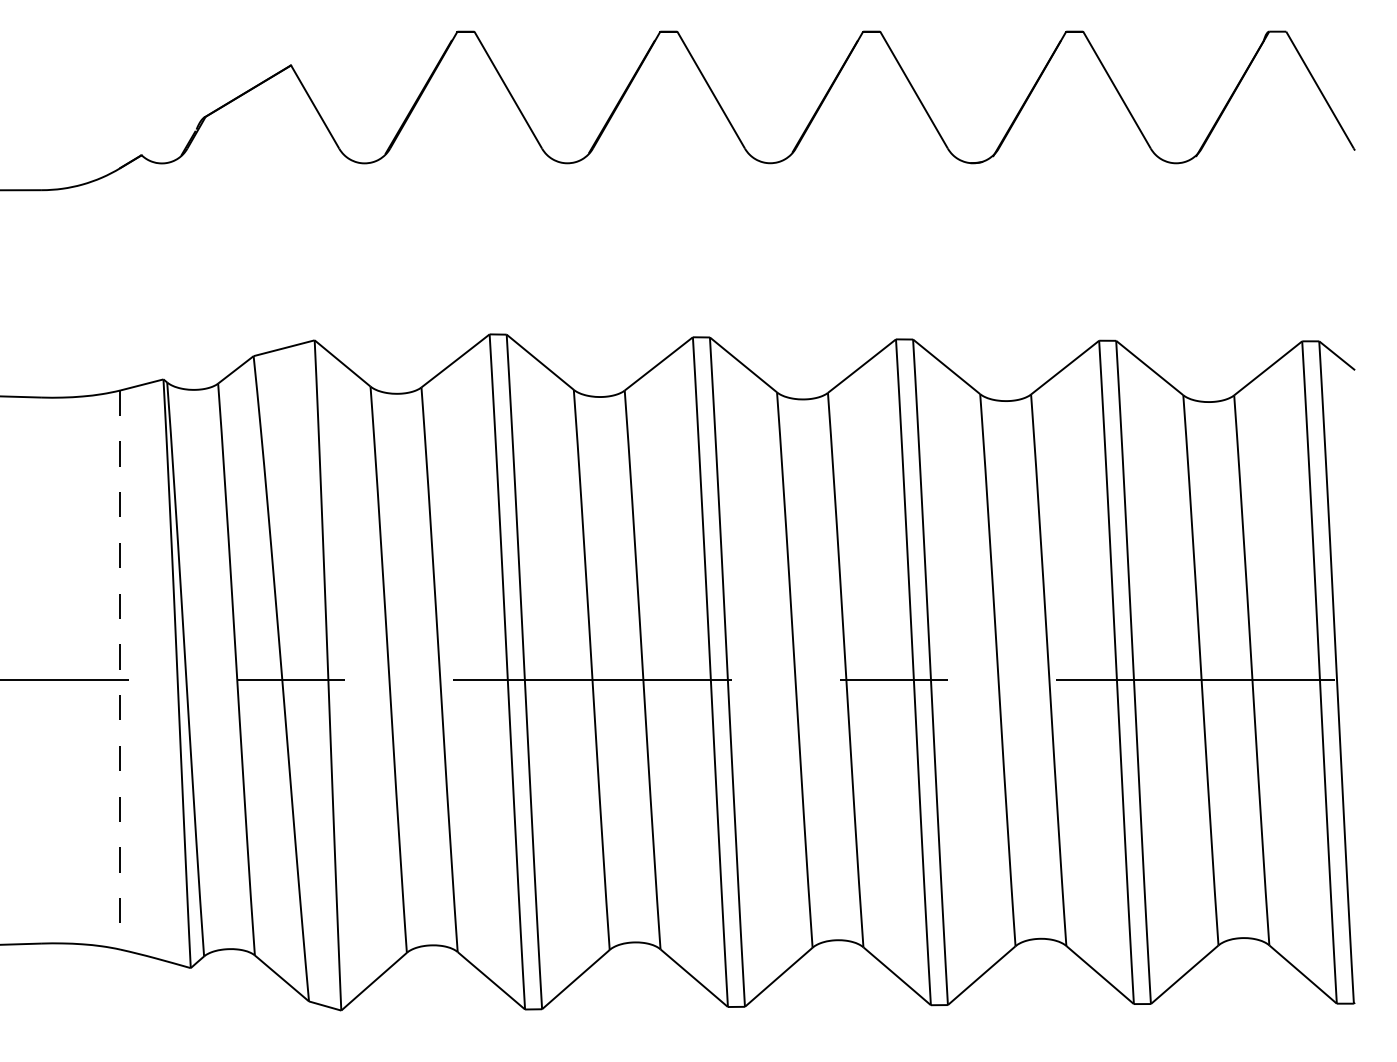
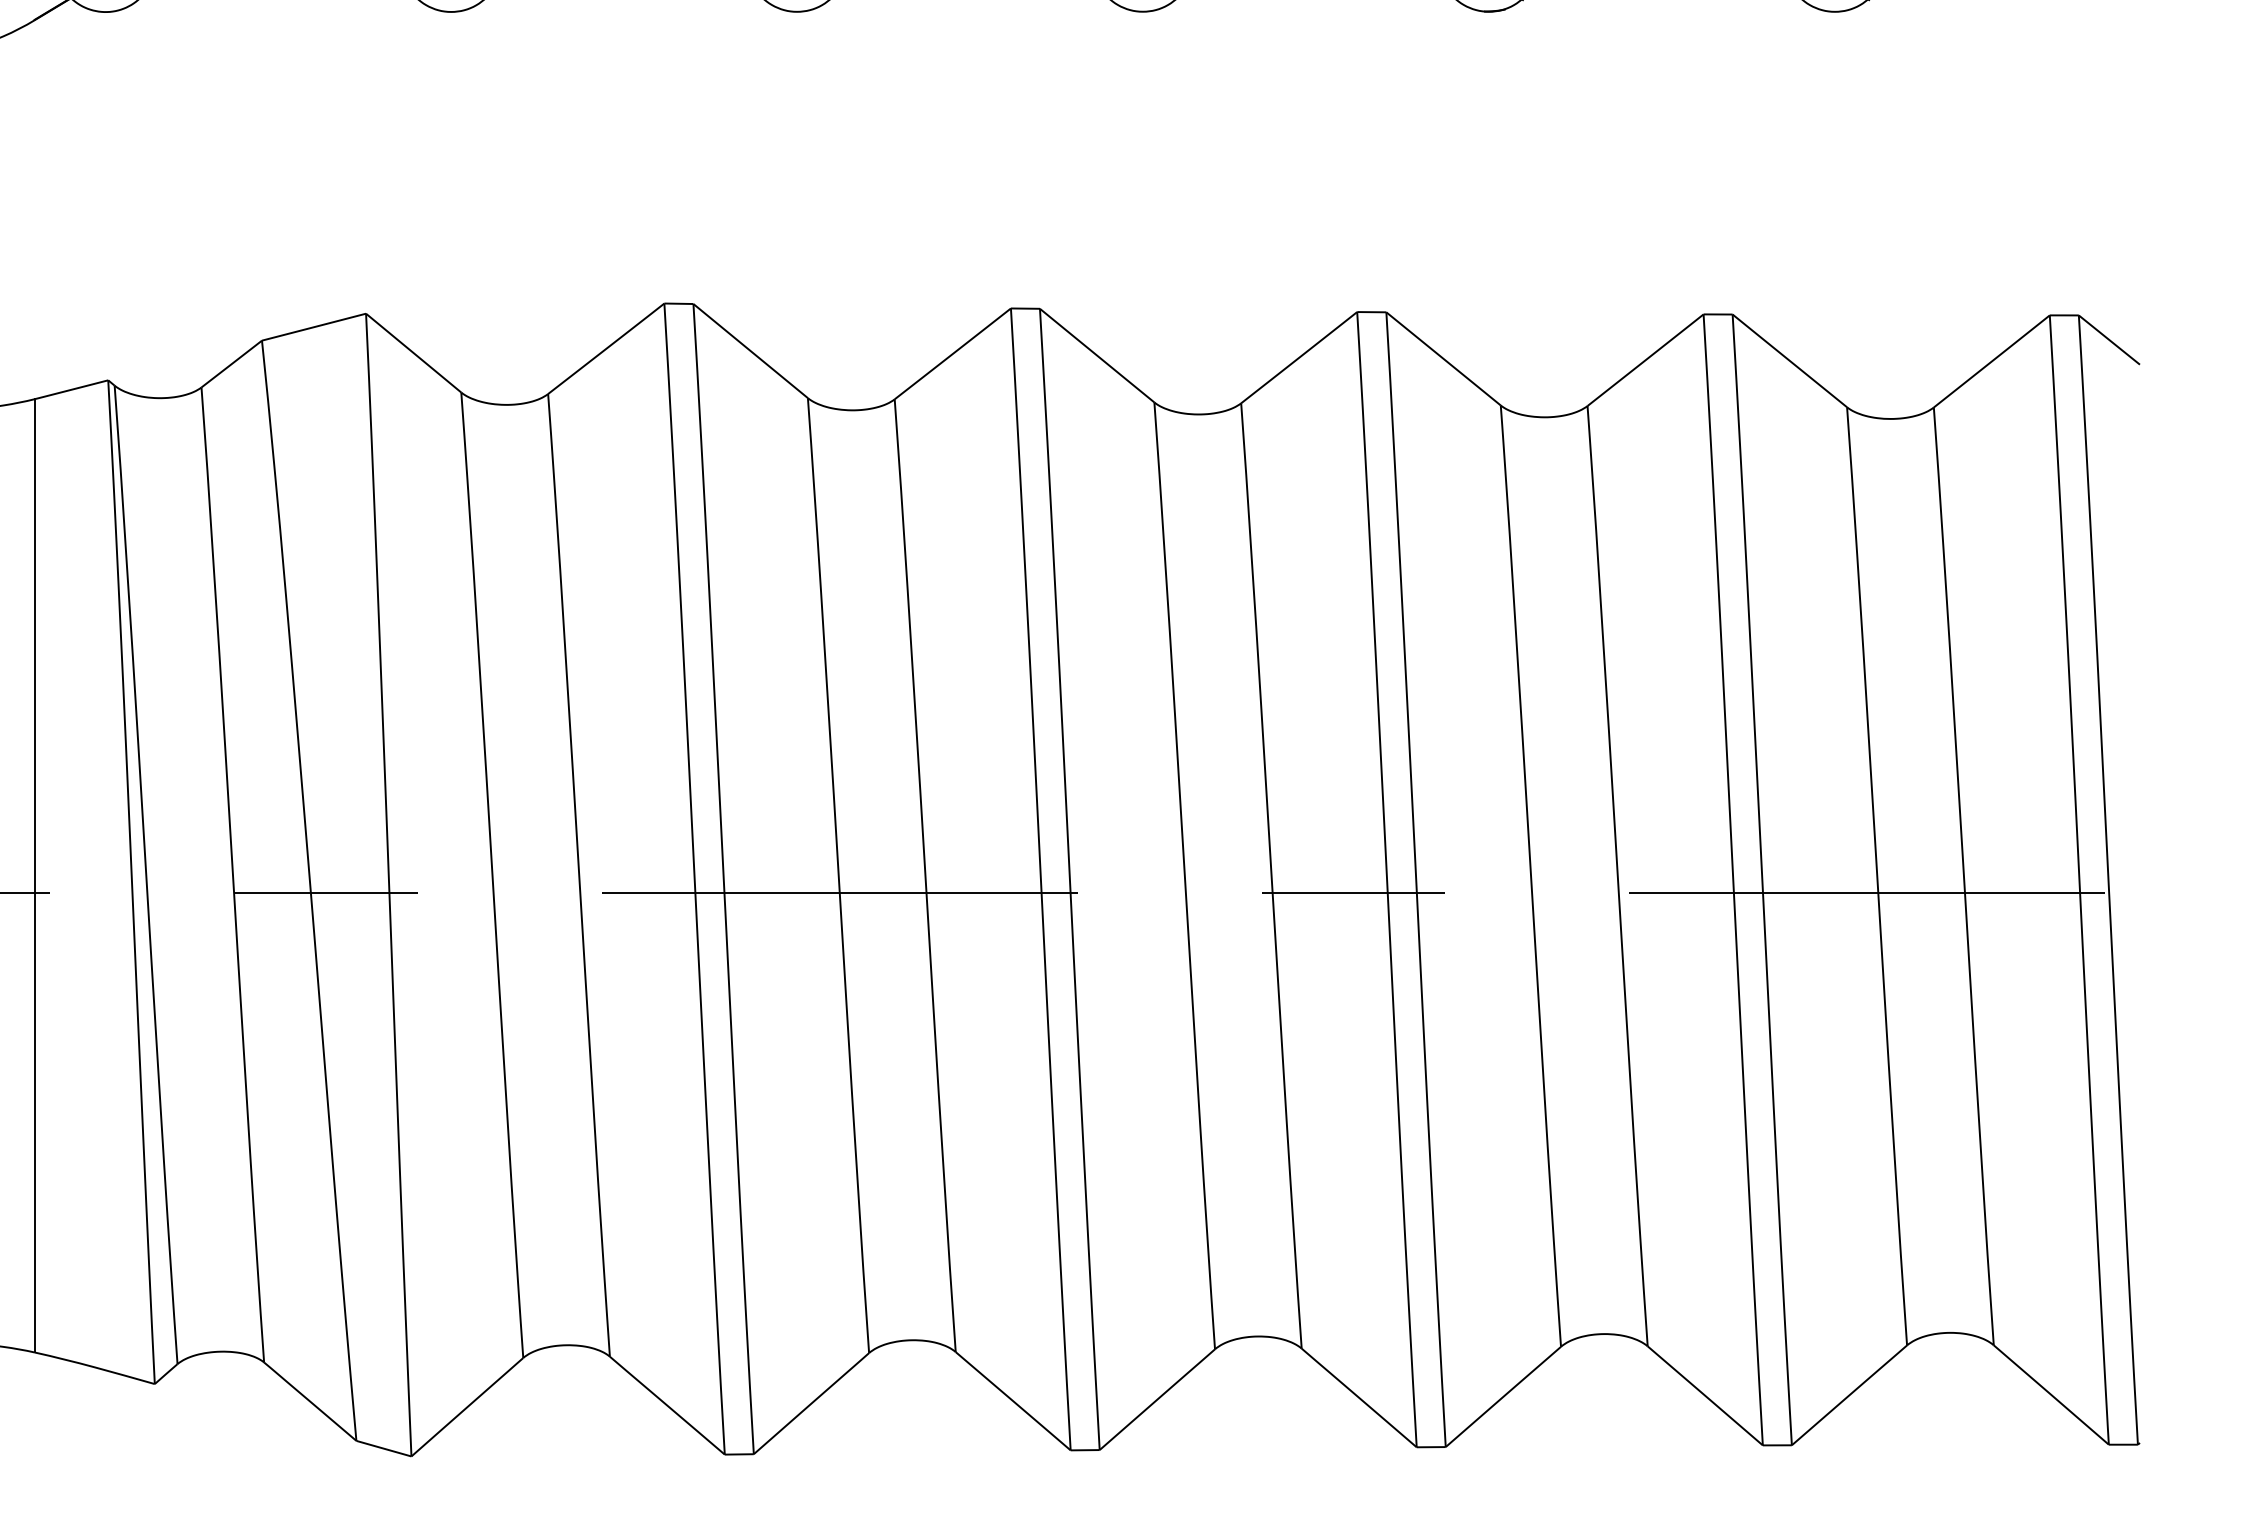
line: (120, 670) -> (34, 876), dashed -> solid

